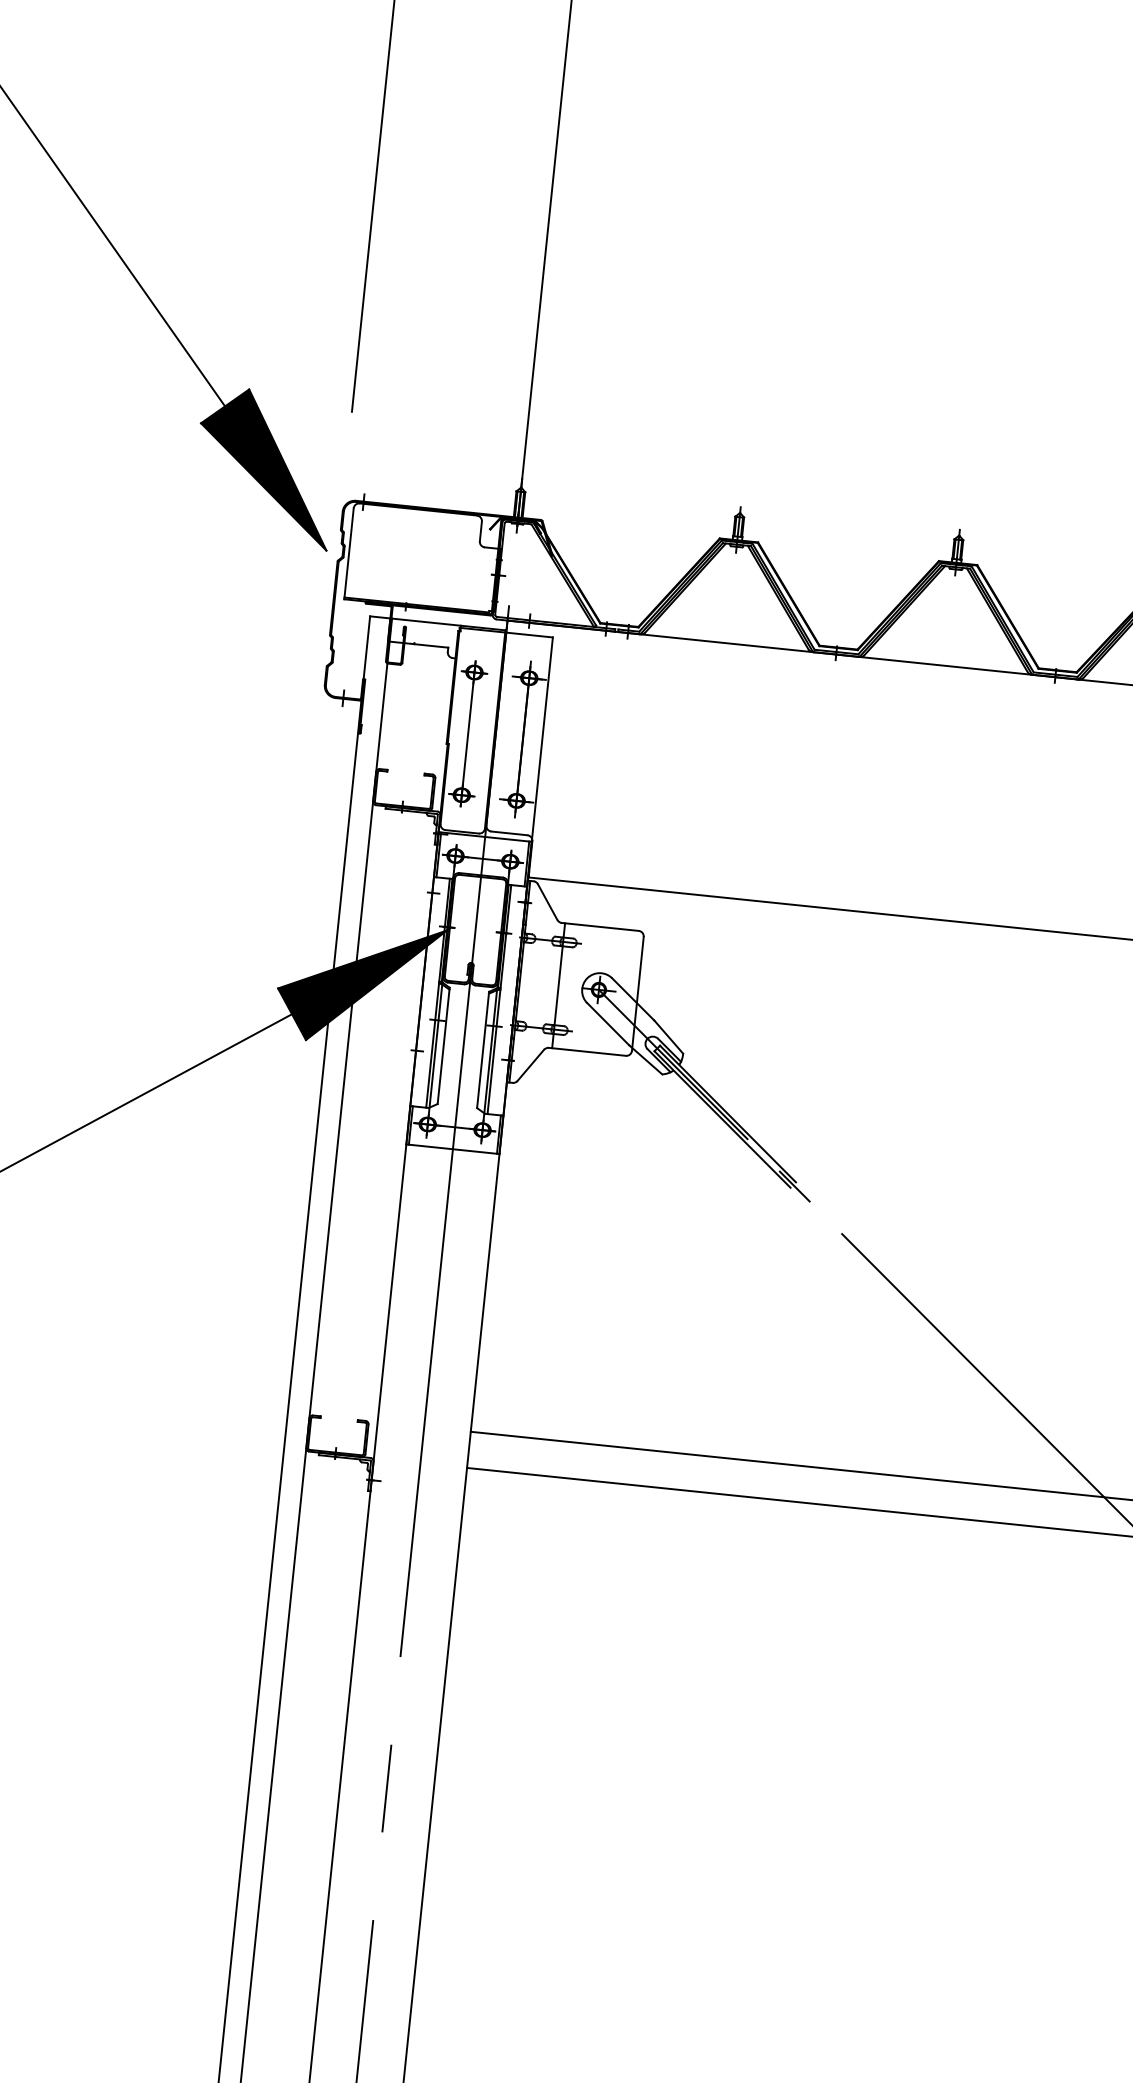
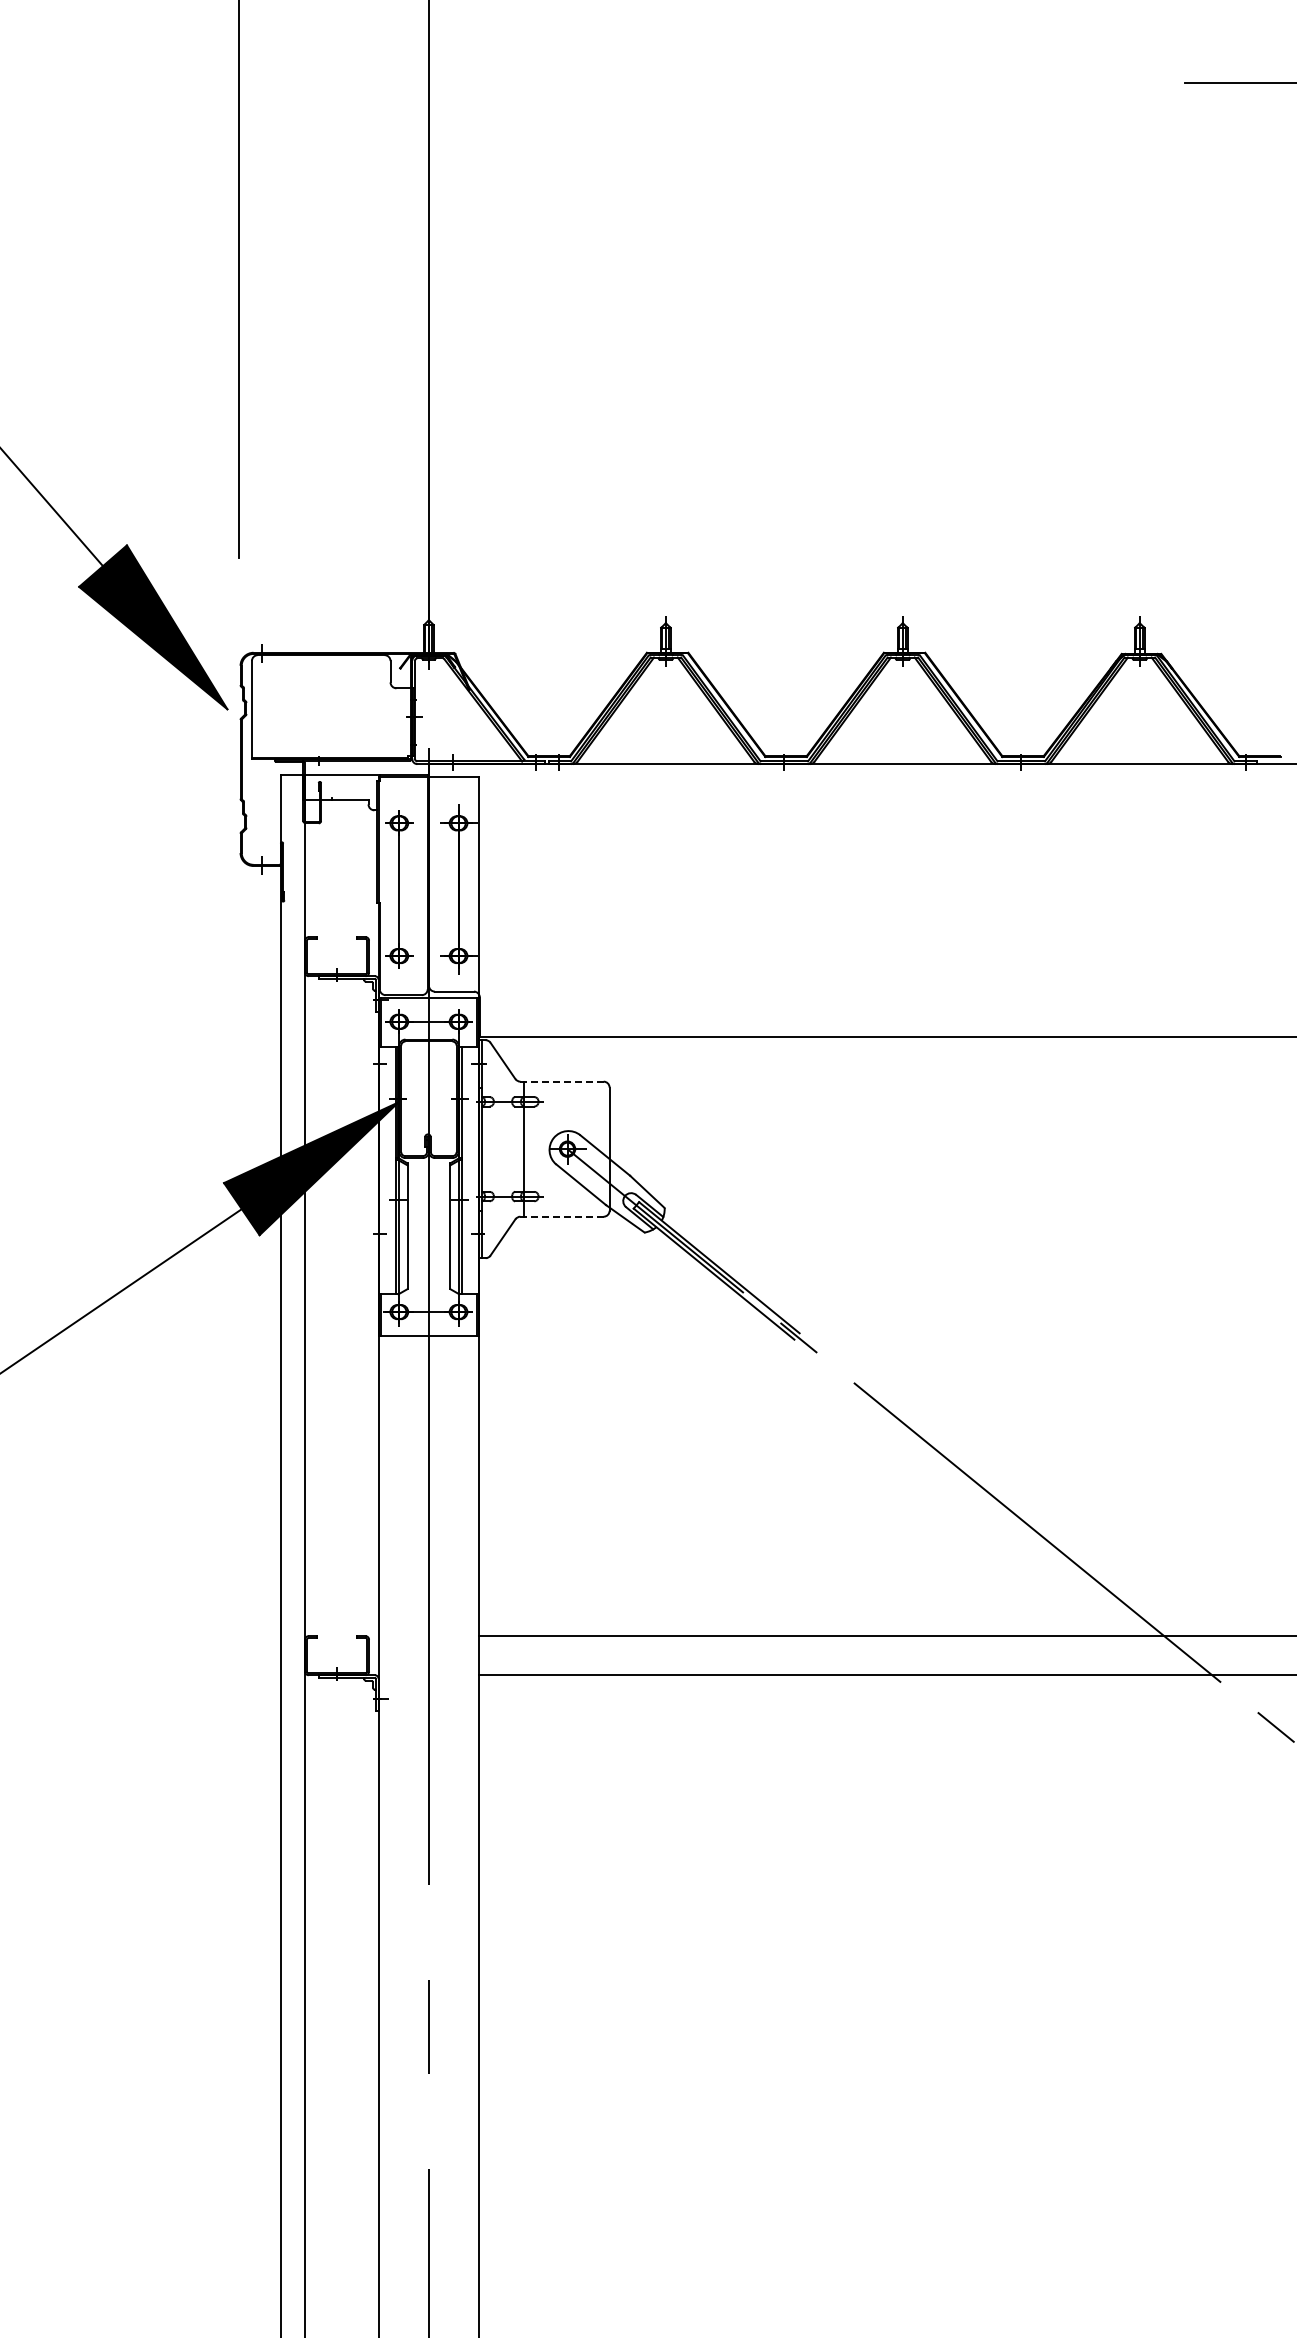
line: (600, 926) -> (562, 1081), solid -> dashed
line: (587, 1051) -> (562, 1216), solid -> dashed

